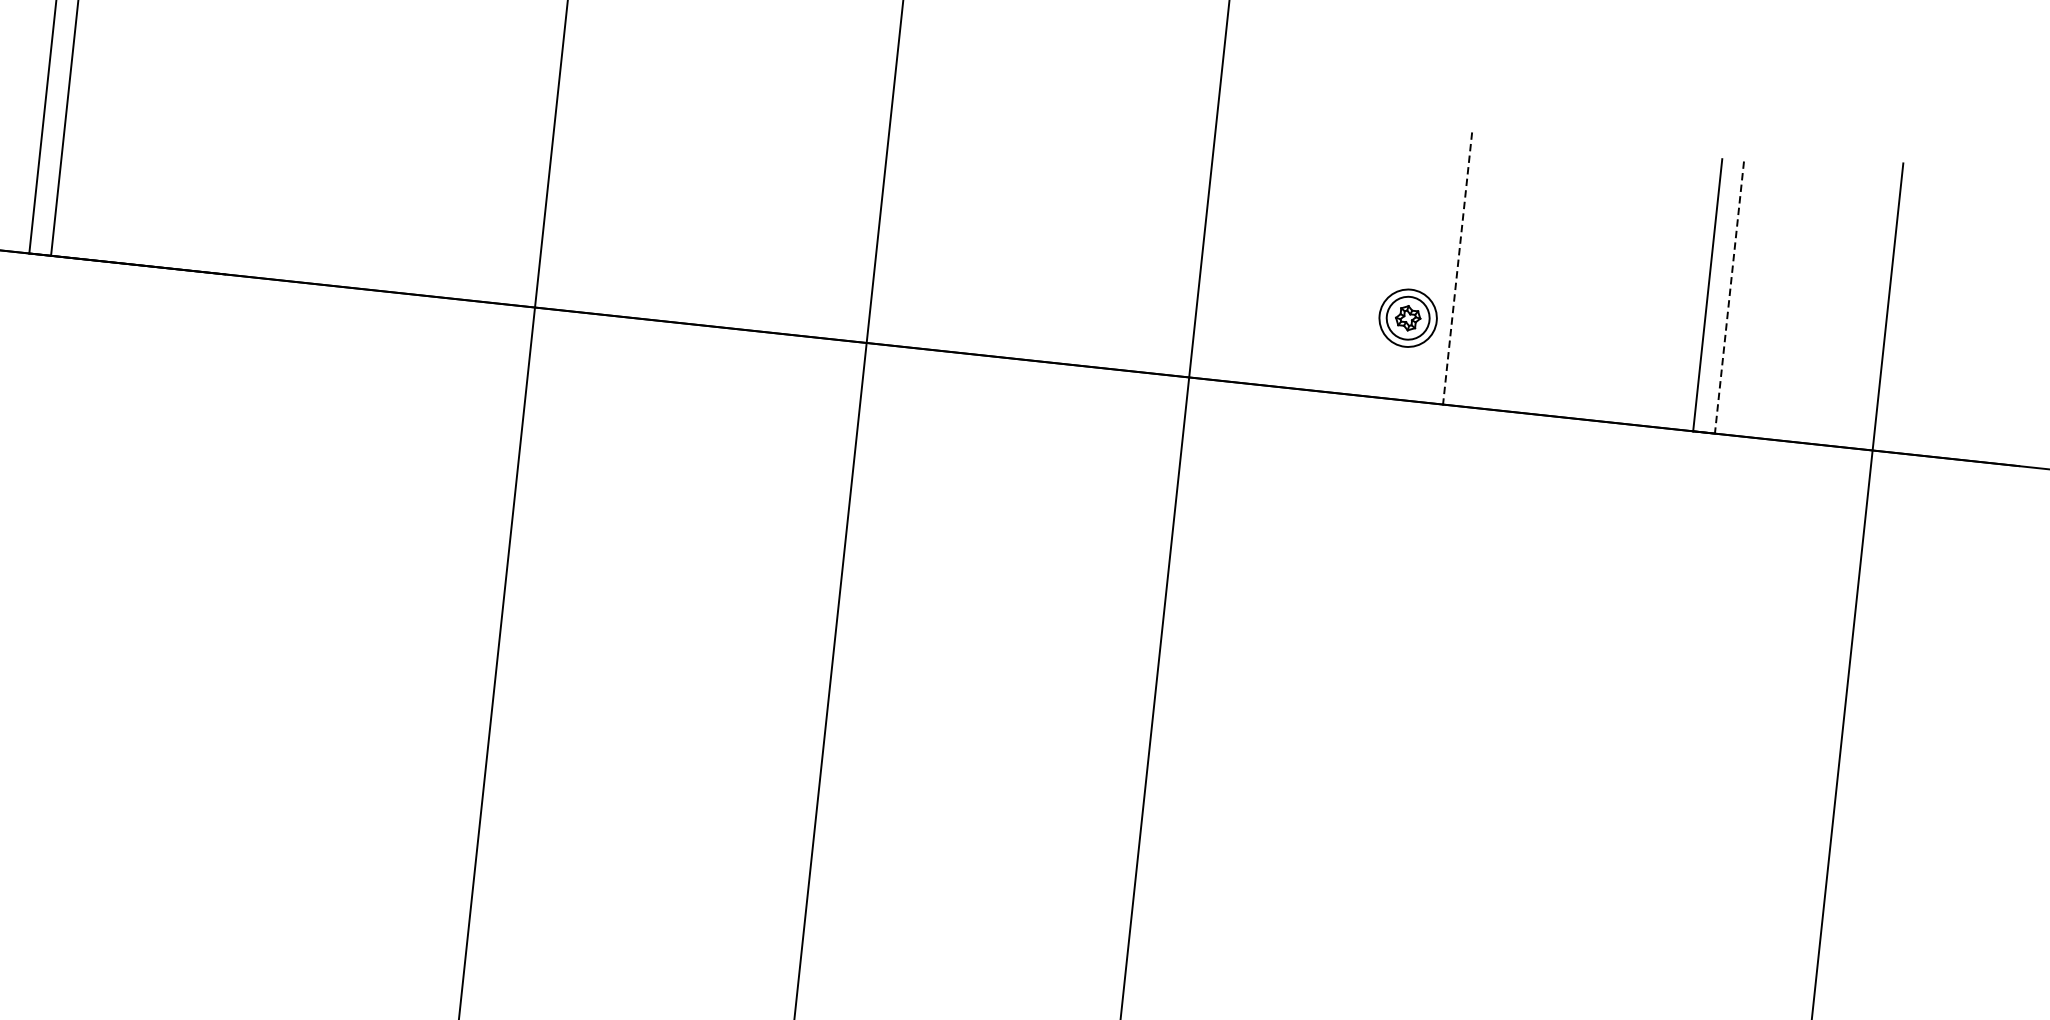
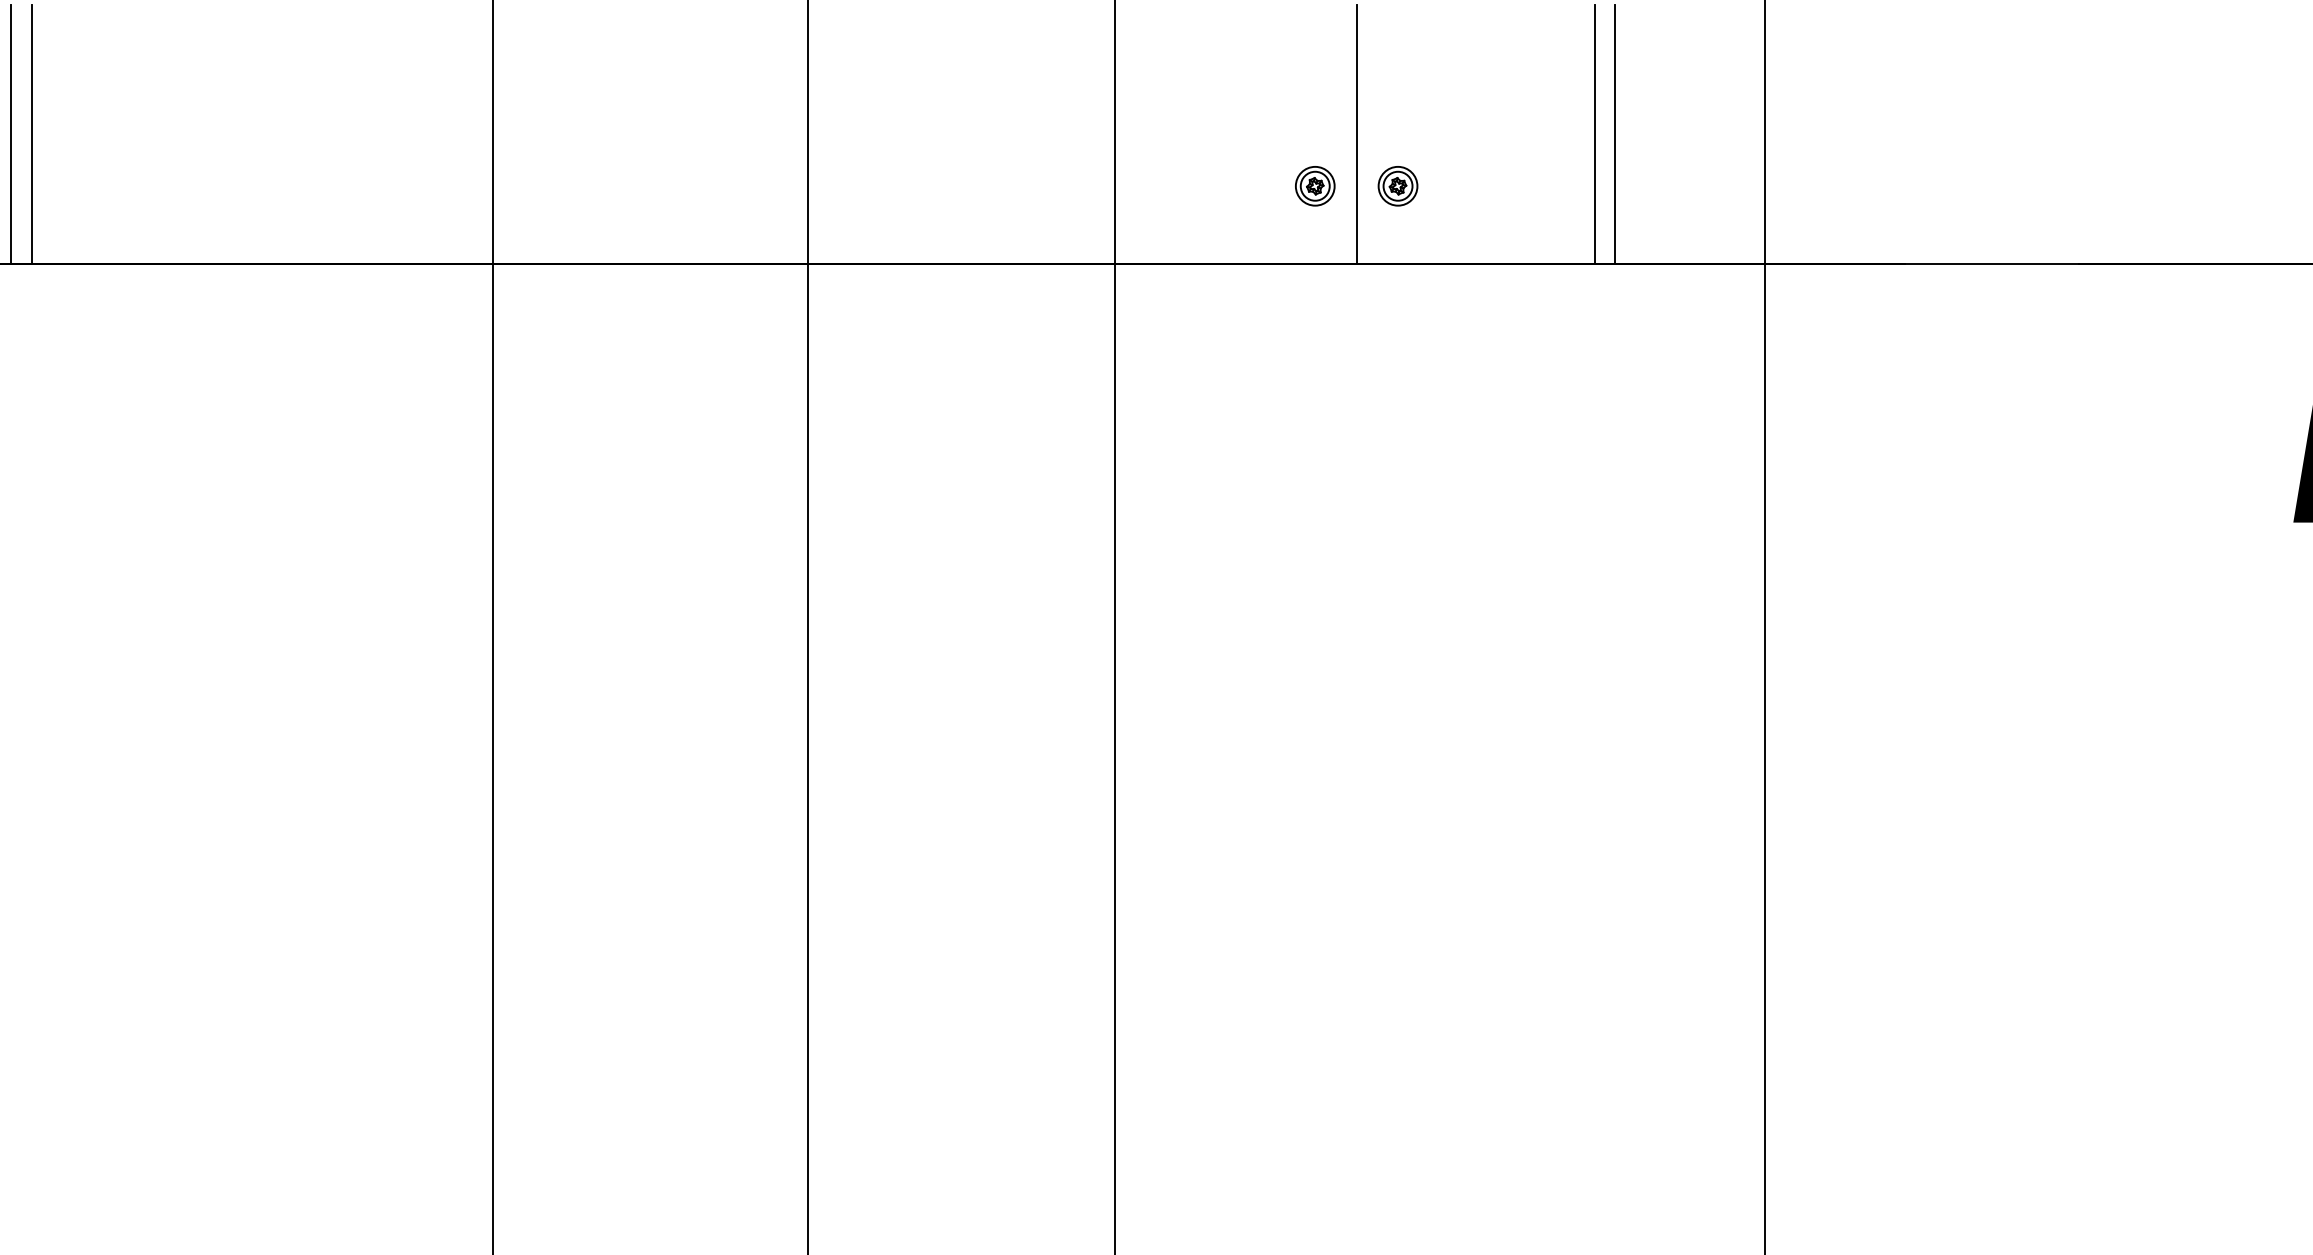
line: (1457, 268) -> (1356, 134), dashed -> solid
line: (1729, 297) -> (1615, 134), dashed -> solid
part: (1408, 318) -> (1315, 186), size x0.71
part: (1494, 327) -> (1397, 186), added

